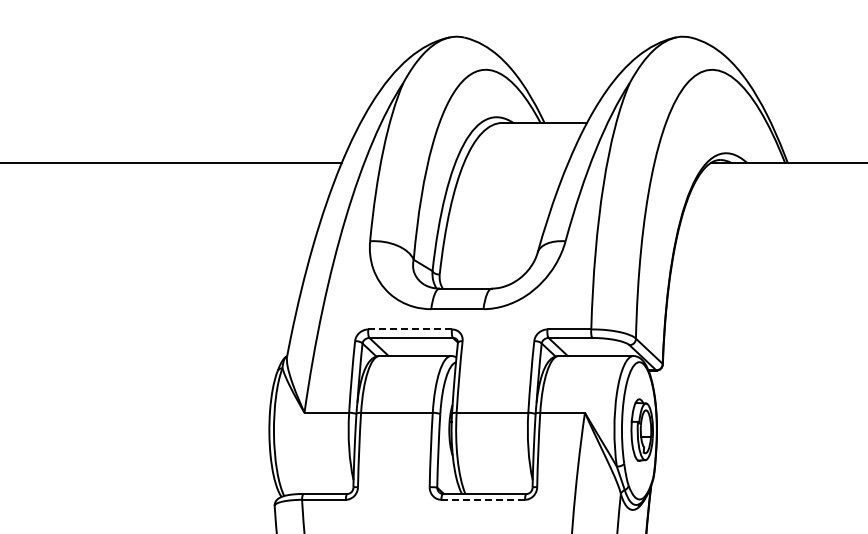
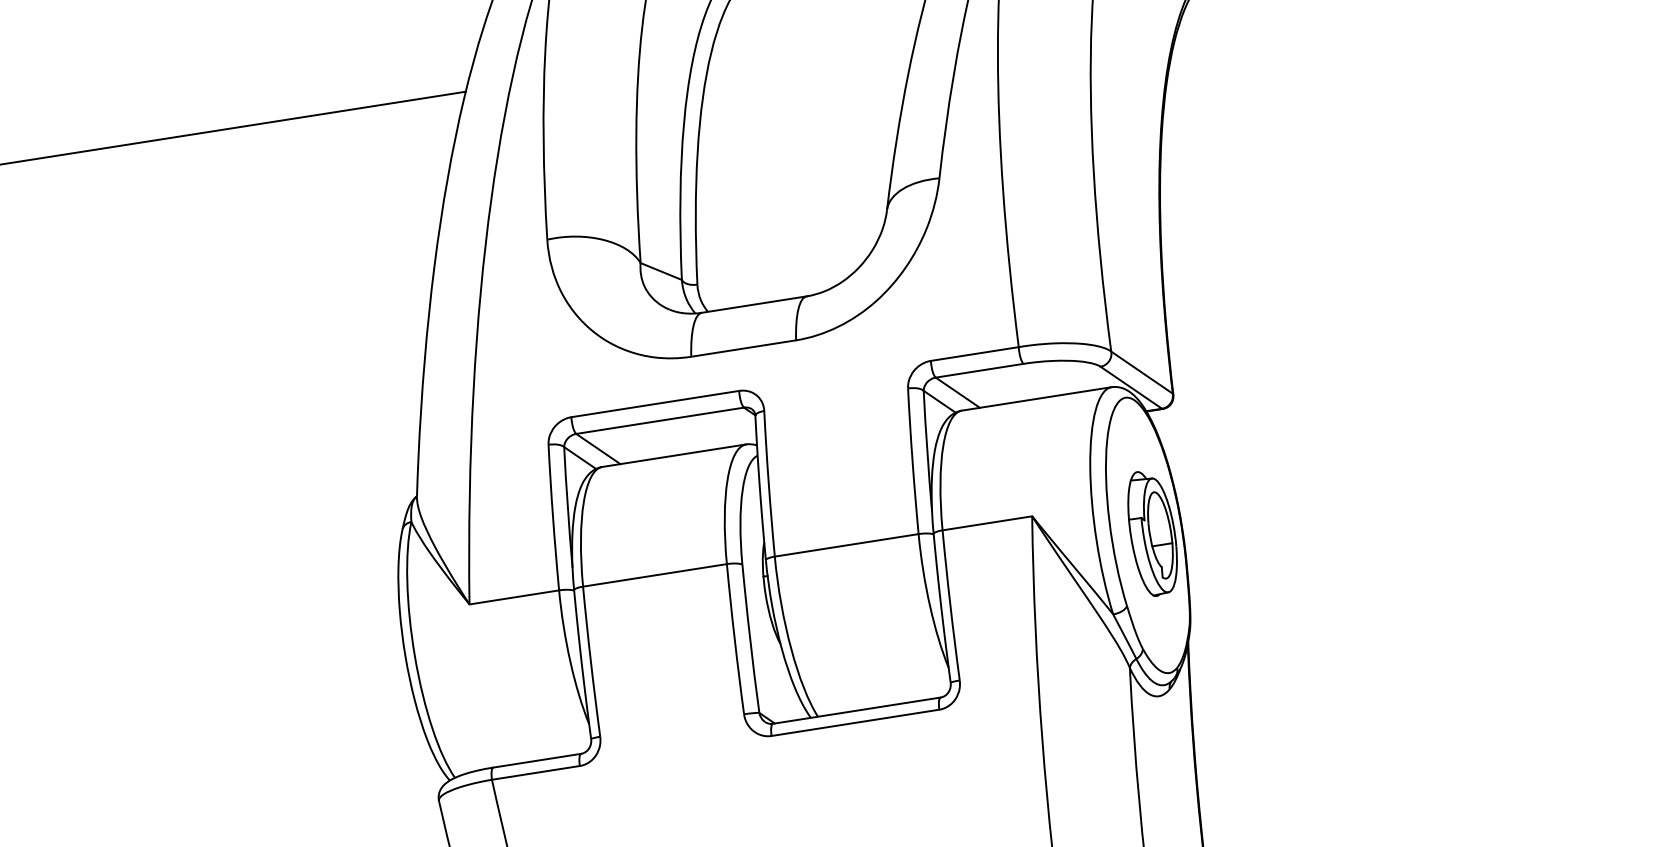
line: (410, 329) -> (656, 404), dashed -> solid
line: (483, 499) -> (855, 722), dashed -> solid

